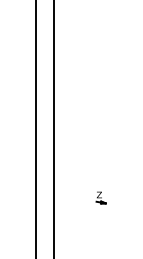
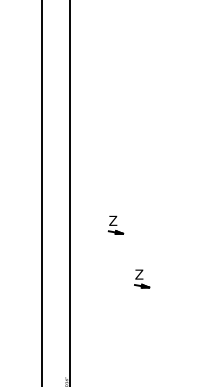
part: (83, 162) -> (114, 224), added

